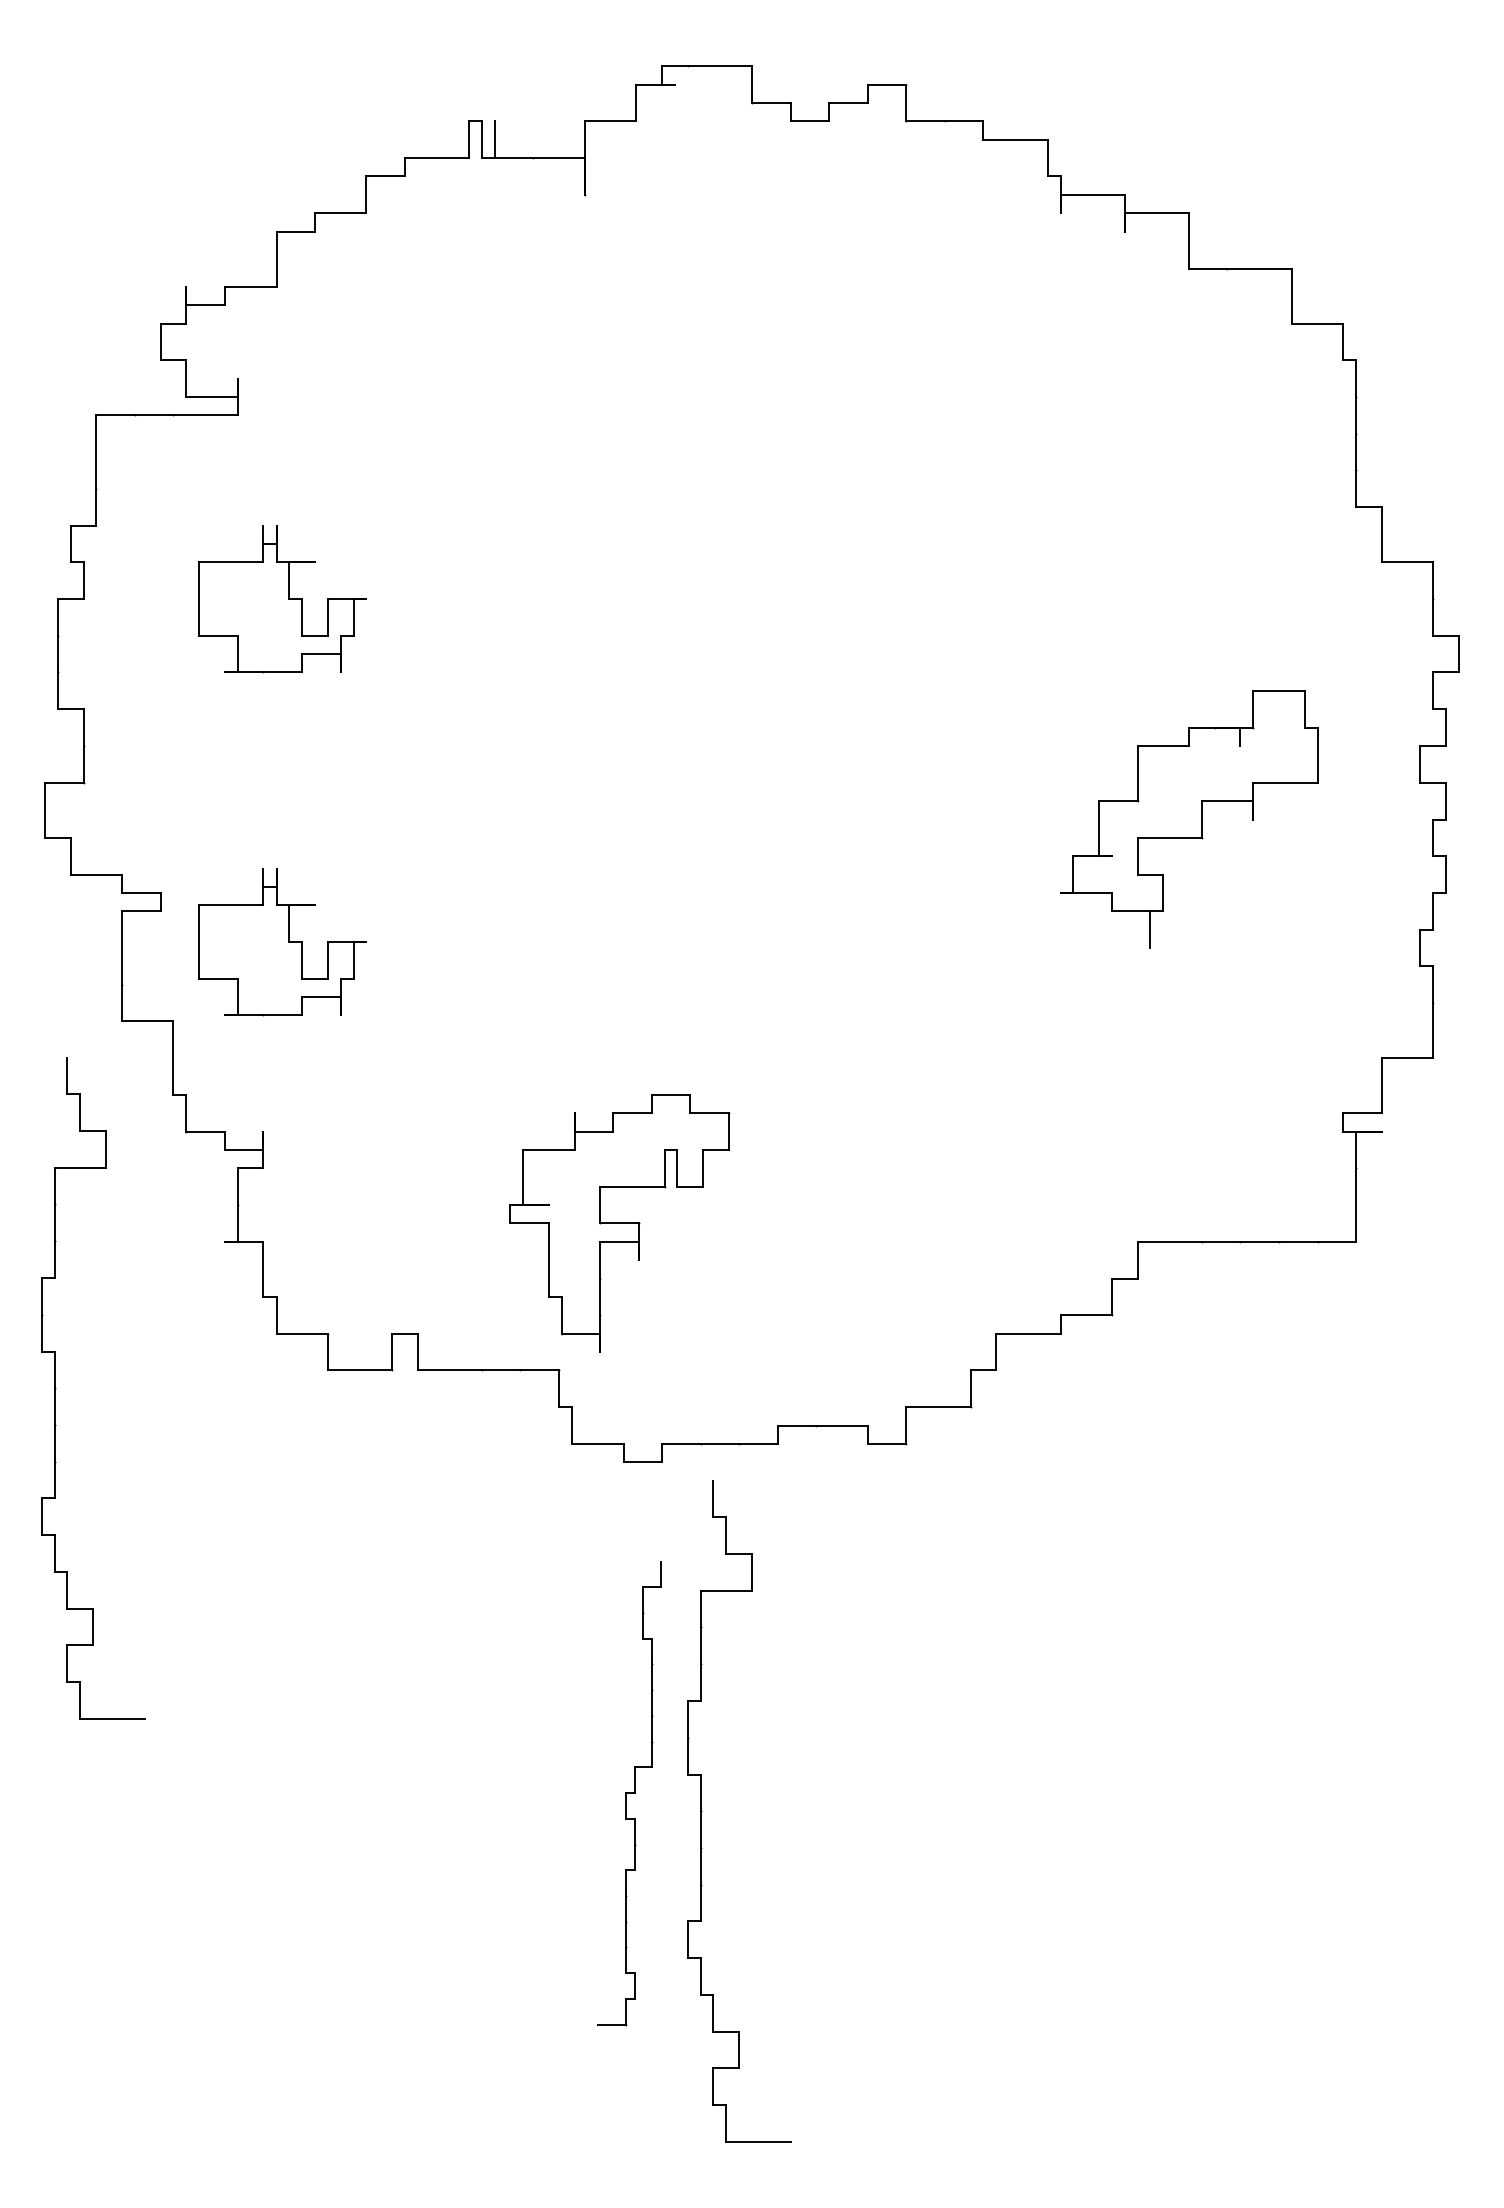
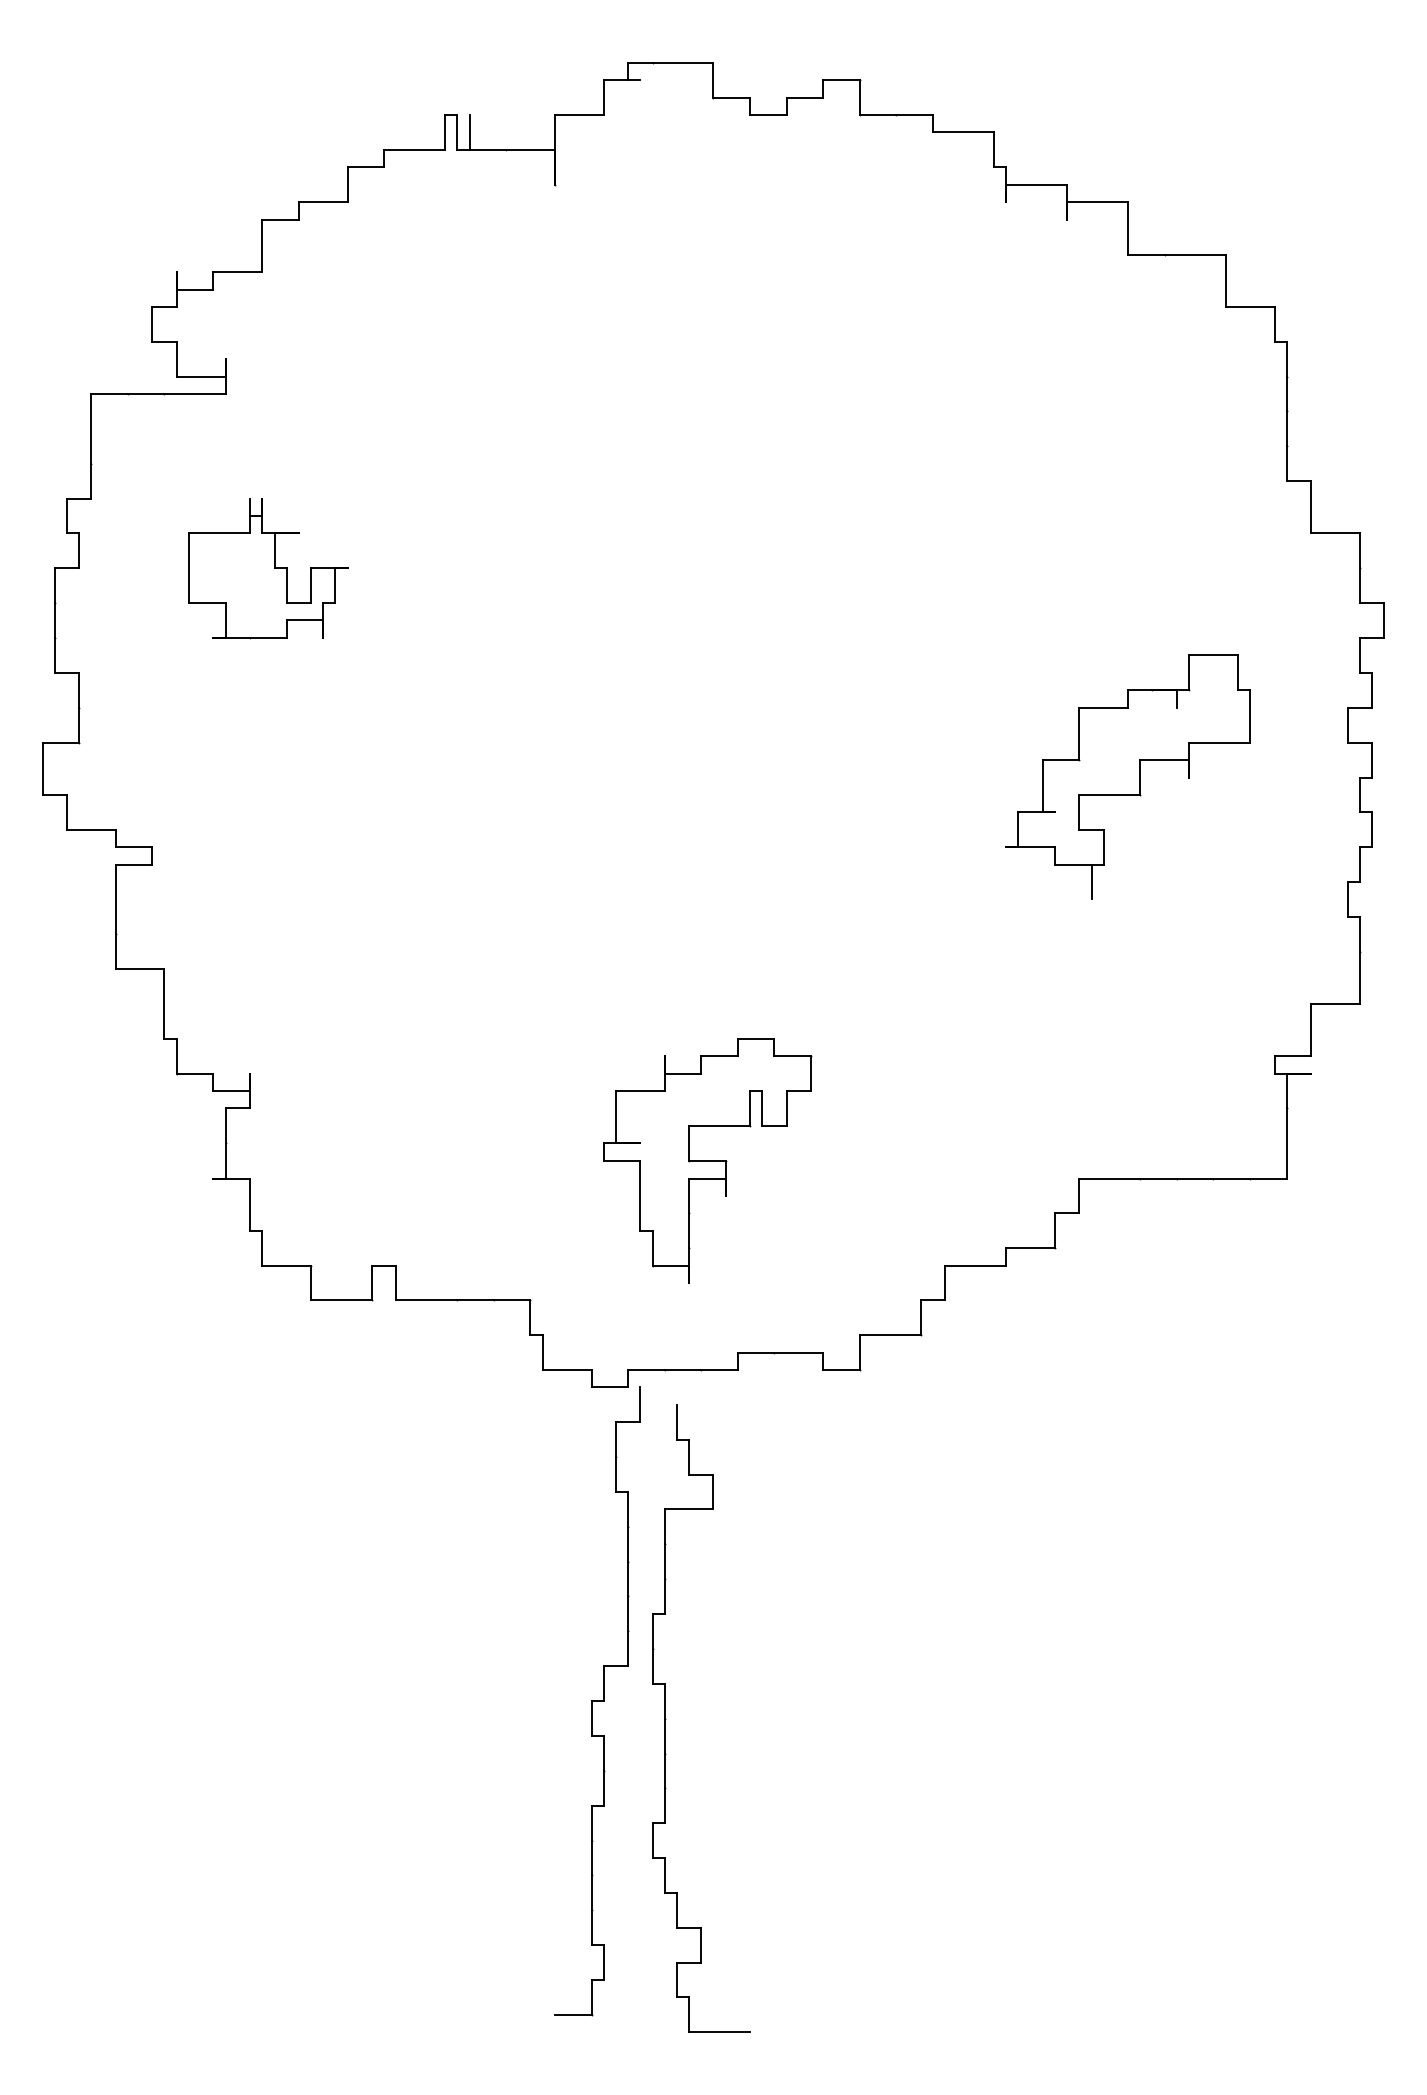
part: (282, 942) -> (267, 894), removed
part: (619, 1223) -> (707, 1160), moved
part: (56, 1388) -> (53, 1317), removed
part: (629, 1793) -> (597, 1701), size x1.43

